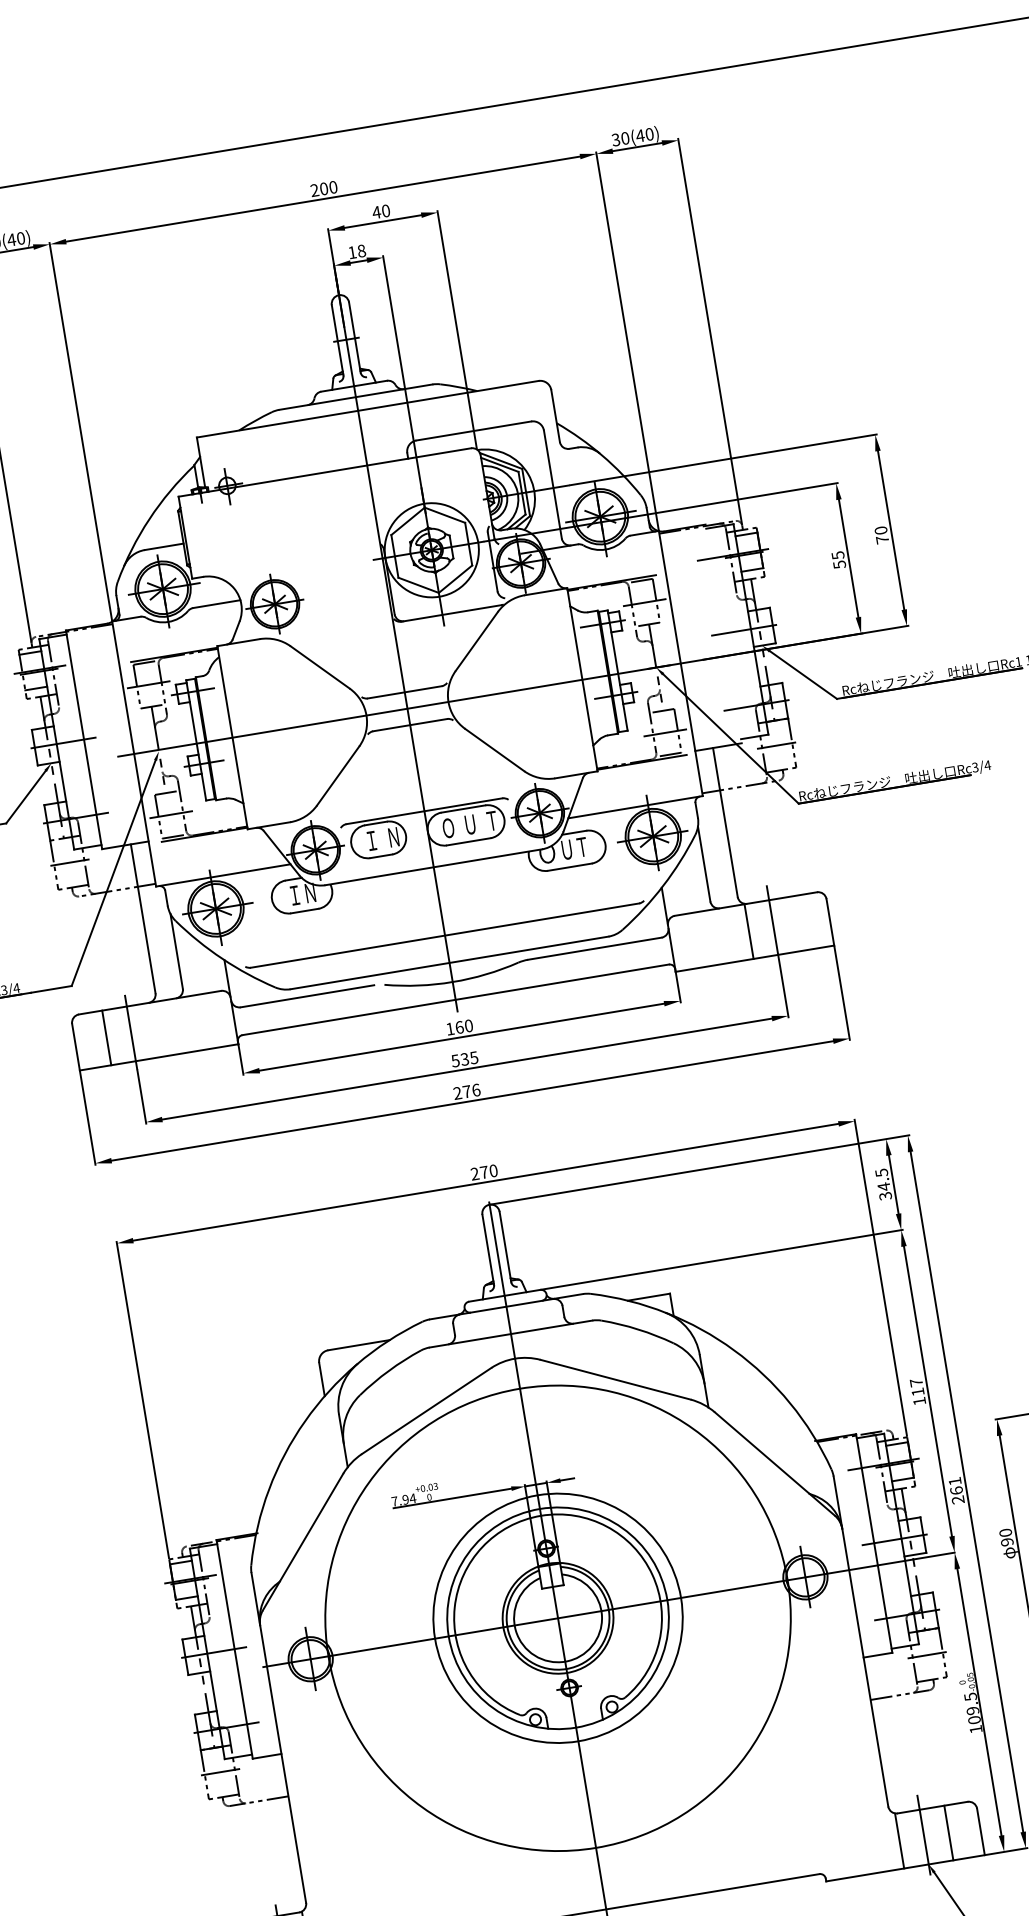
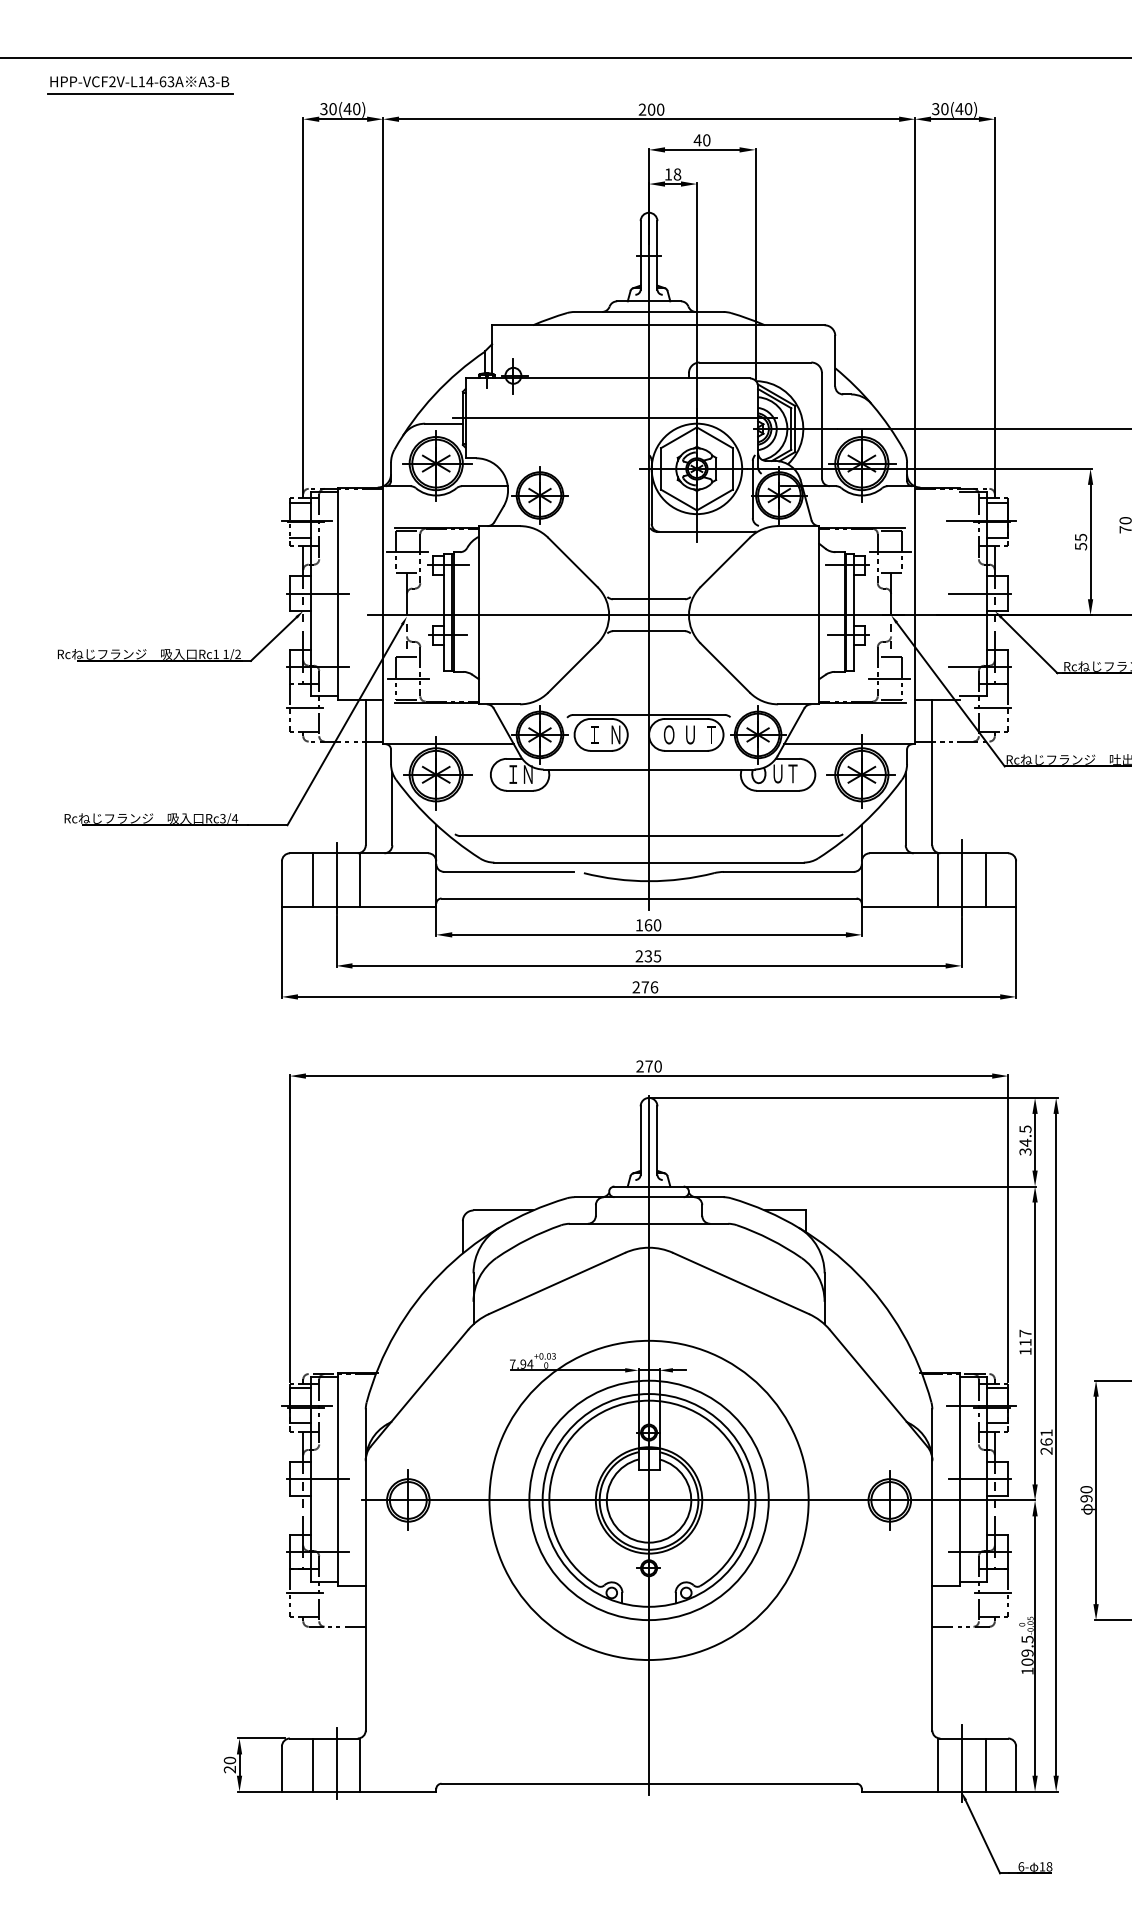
line: (338, 512) -> (614, 418), added
line: (798, 923) -> (985, 879), added
line: (155, 1029) -> (360, 879), added
text: (455, 1061) -> (639, 956), 535 -> 235
circle: (557, 1618) -> (648, 1500), size x0.71

